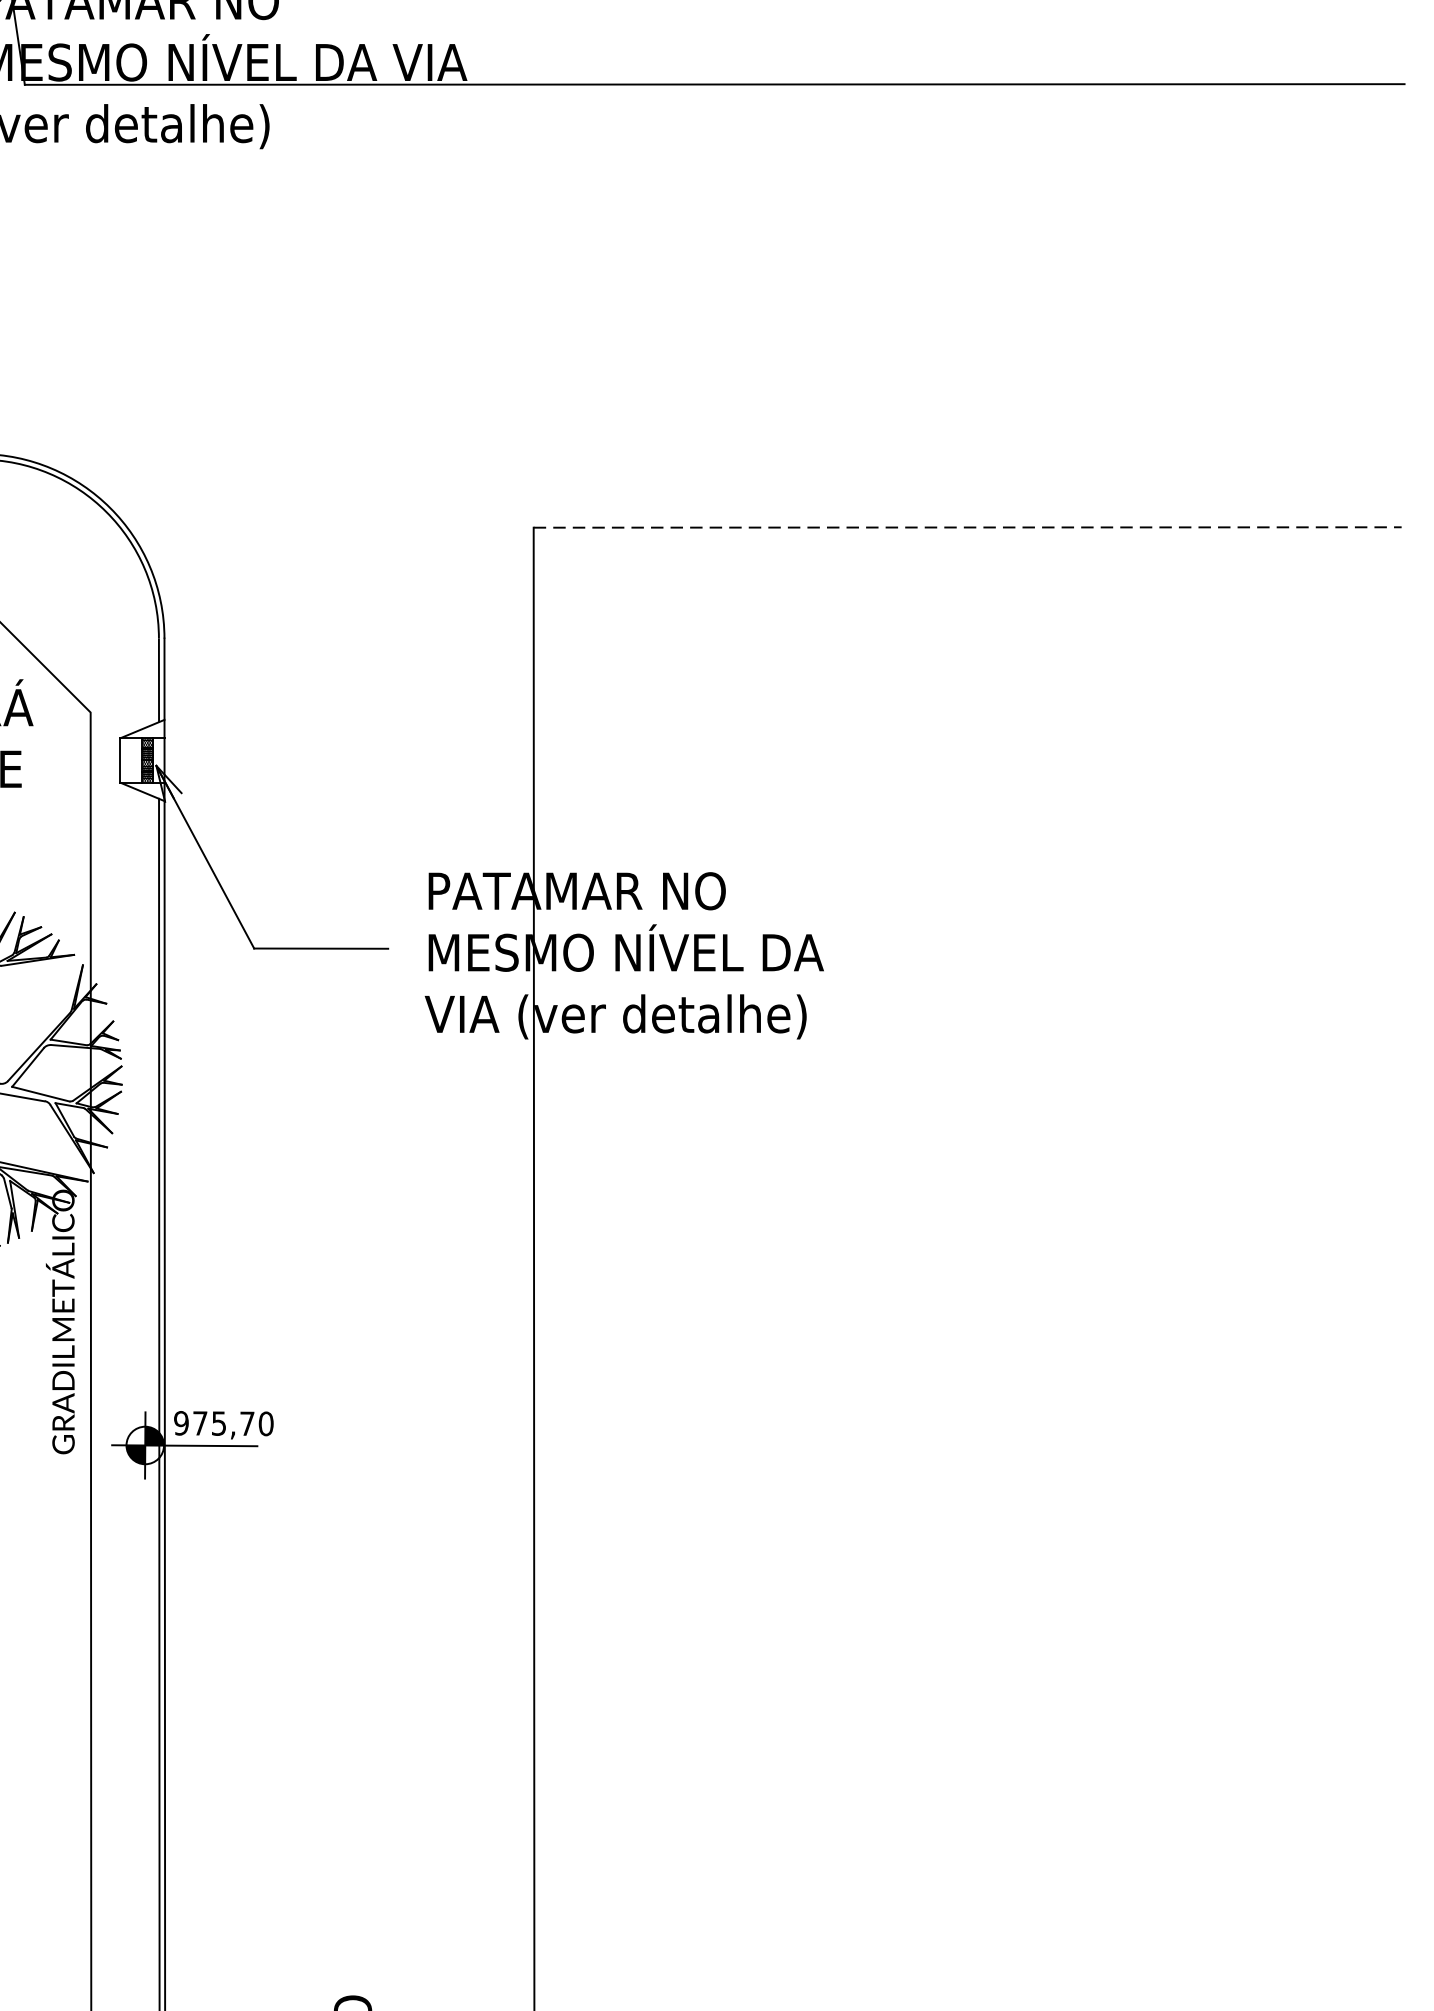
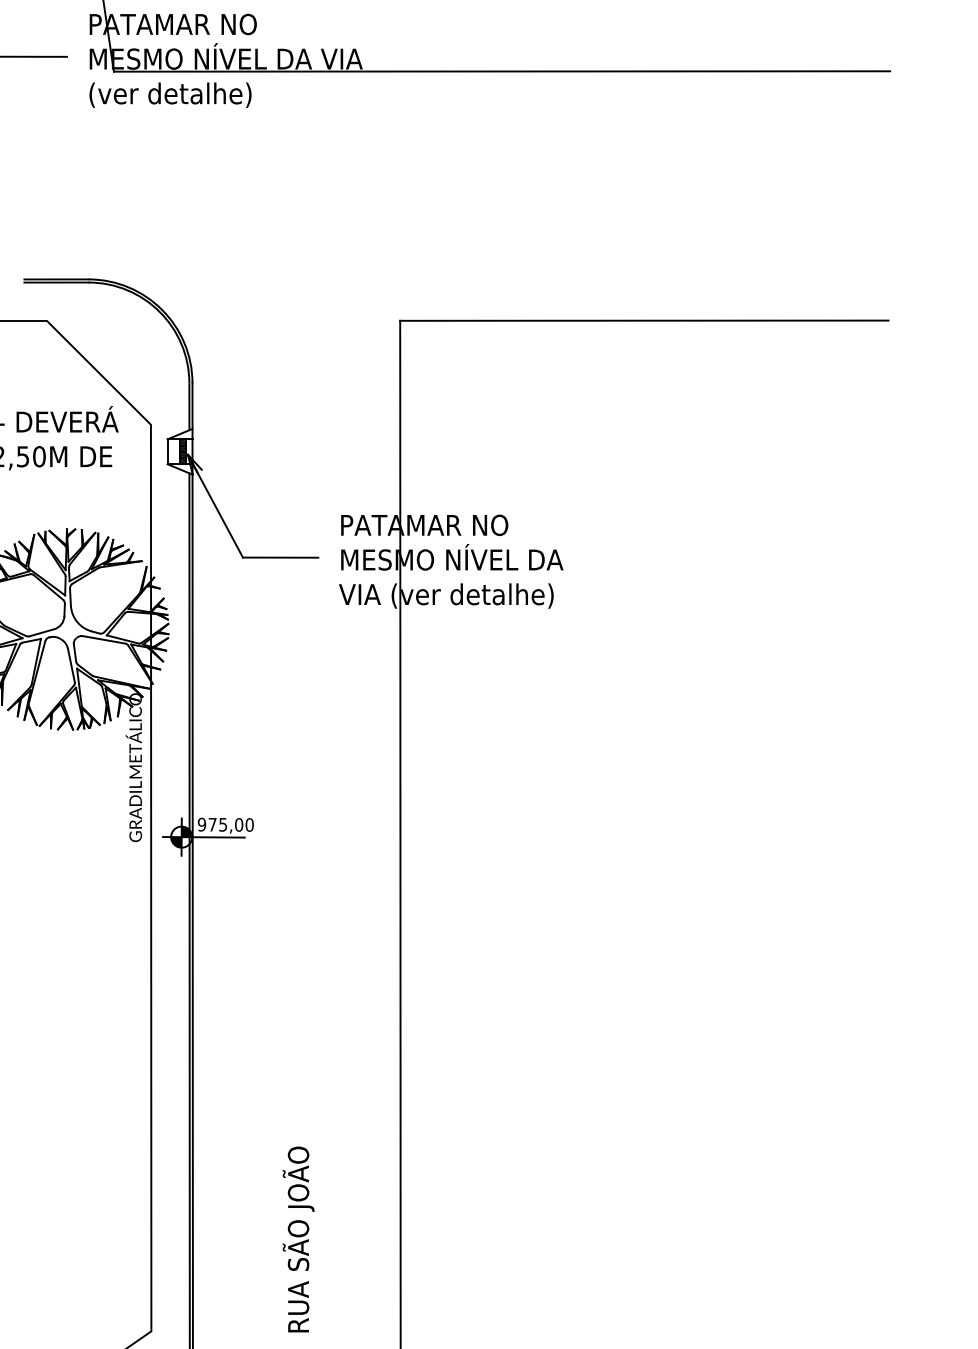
line: (967, 527) -> (644, 320), dashed -> solid
text: (248, 1422) -> (239, 824), 975,70 -> 975,00

